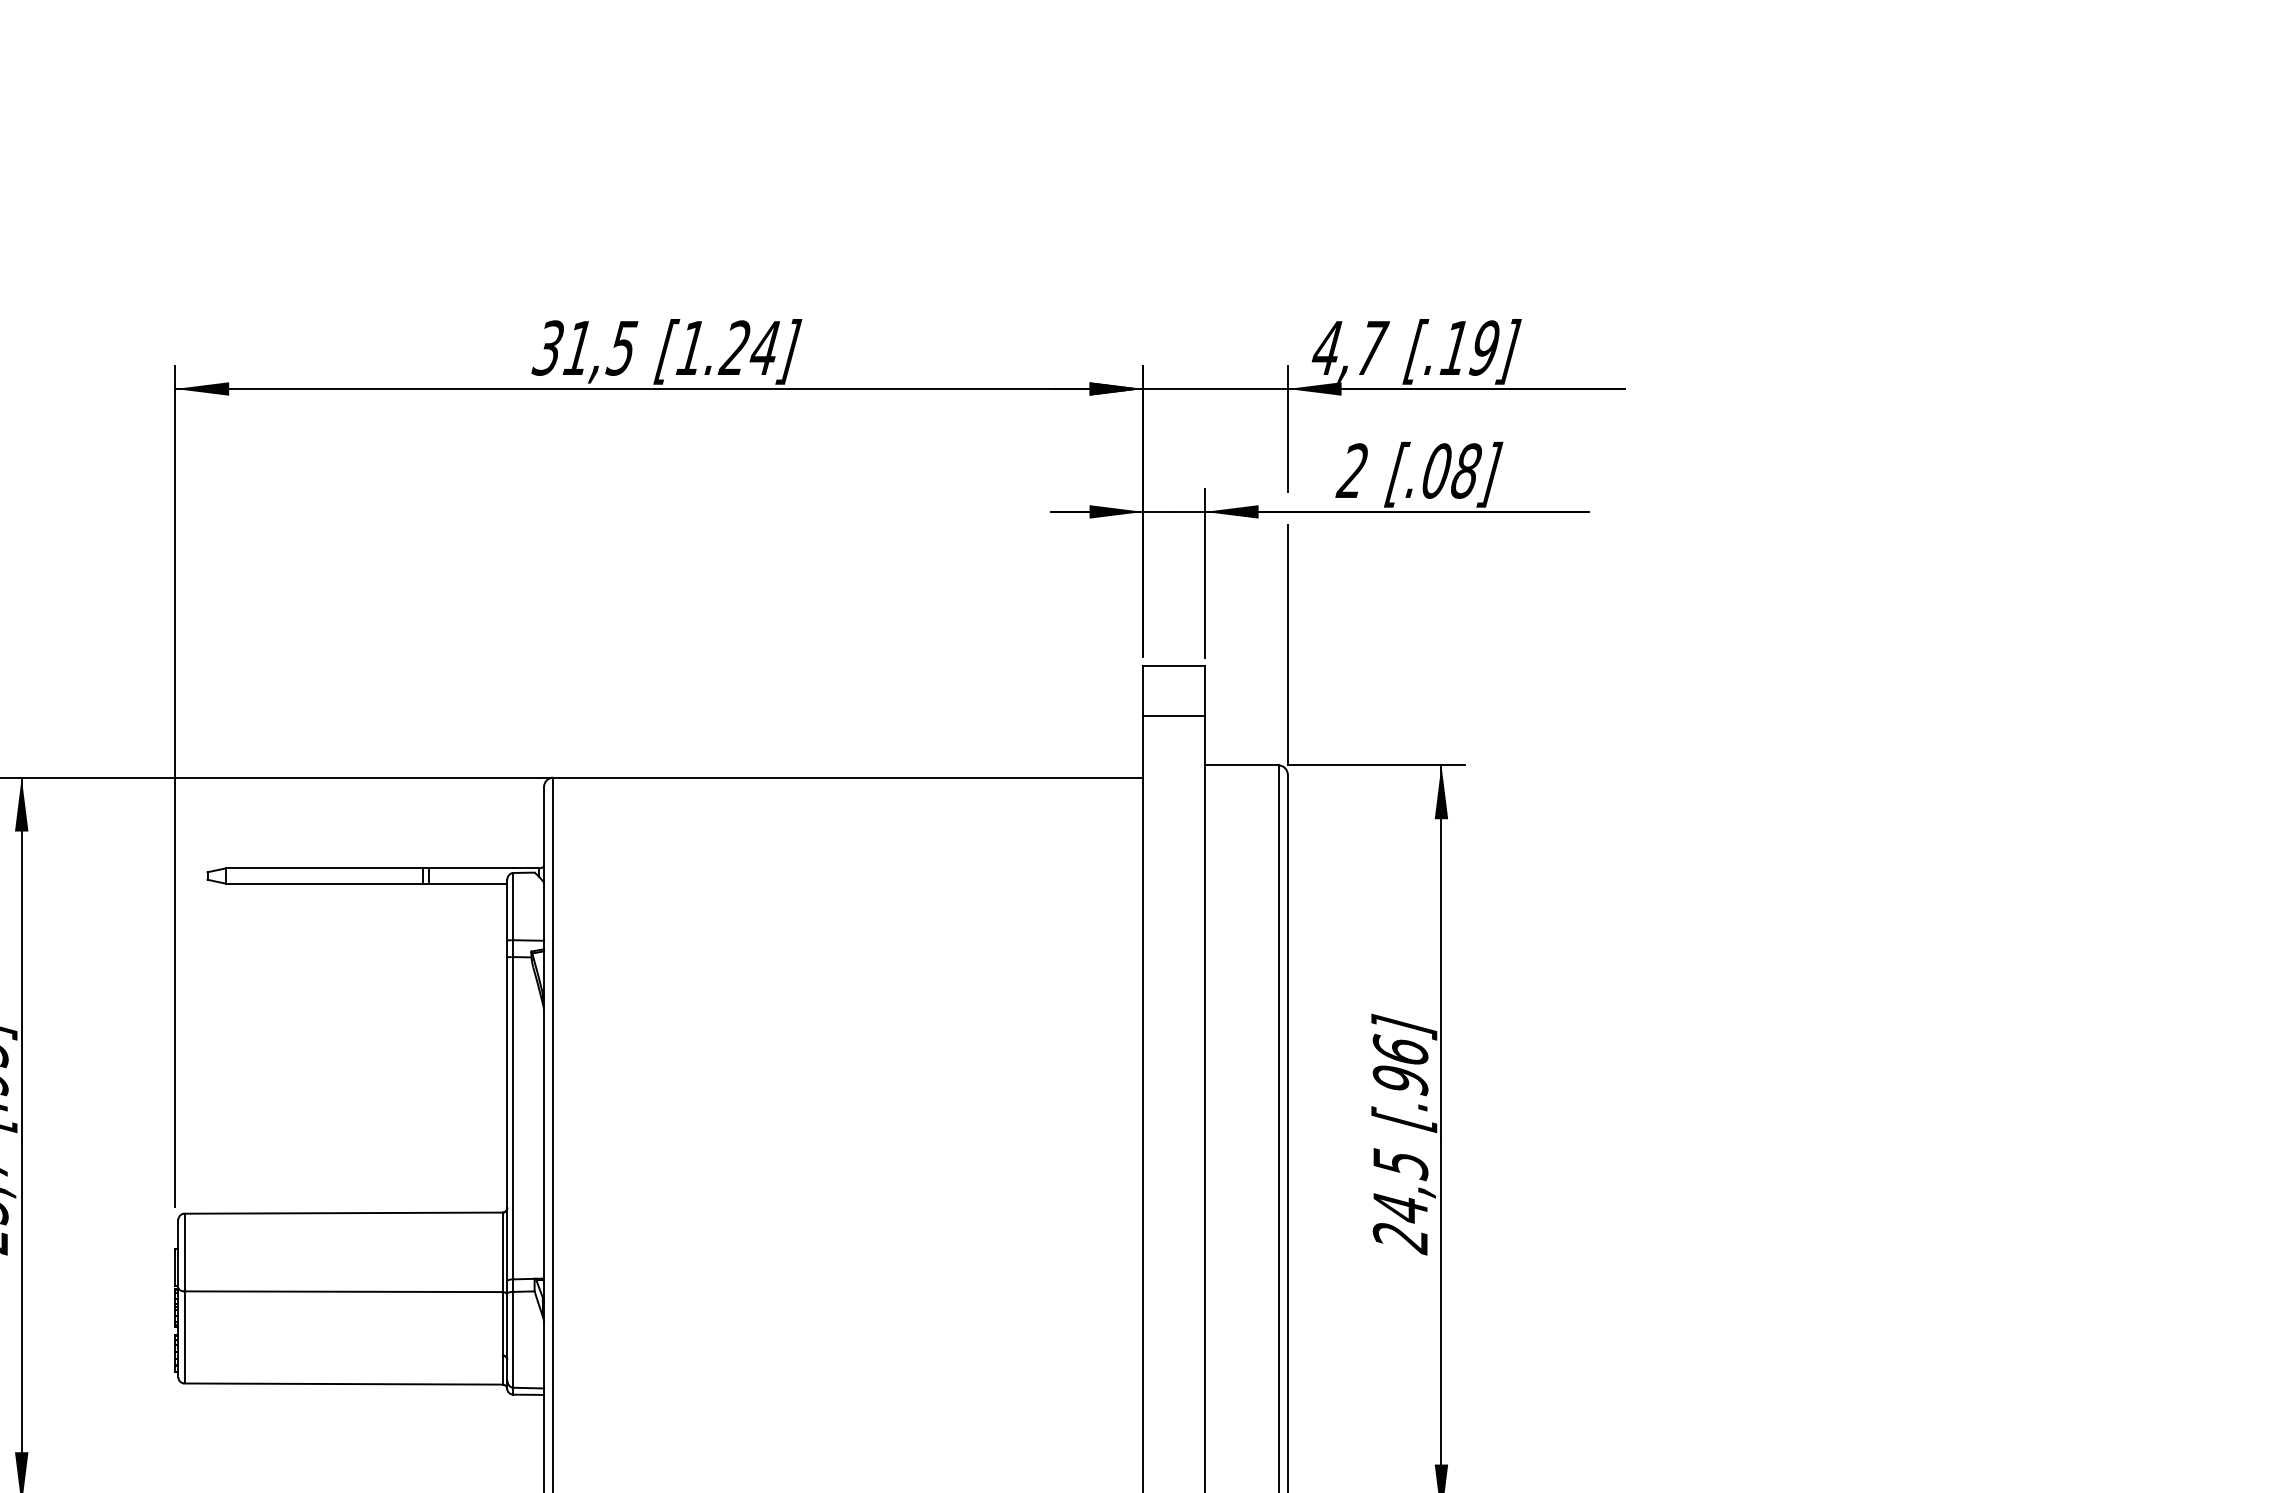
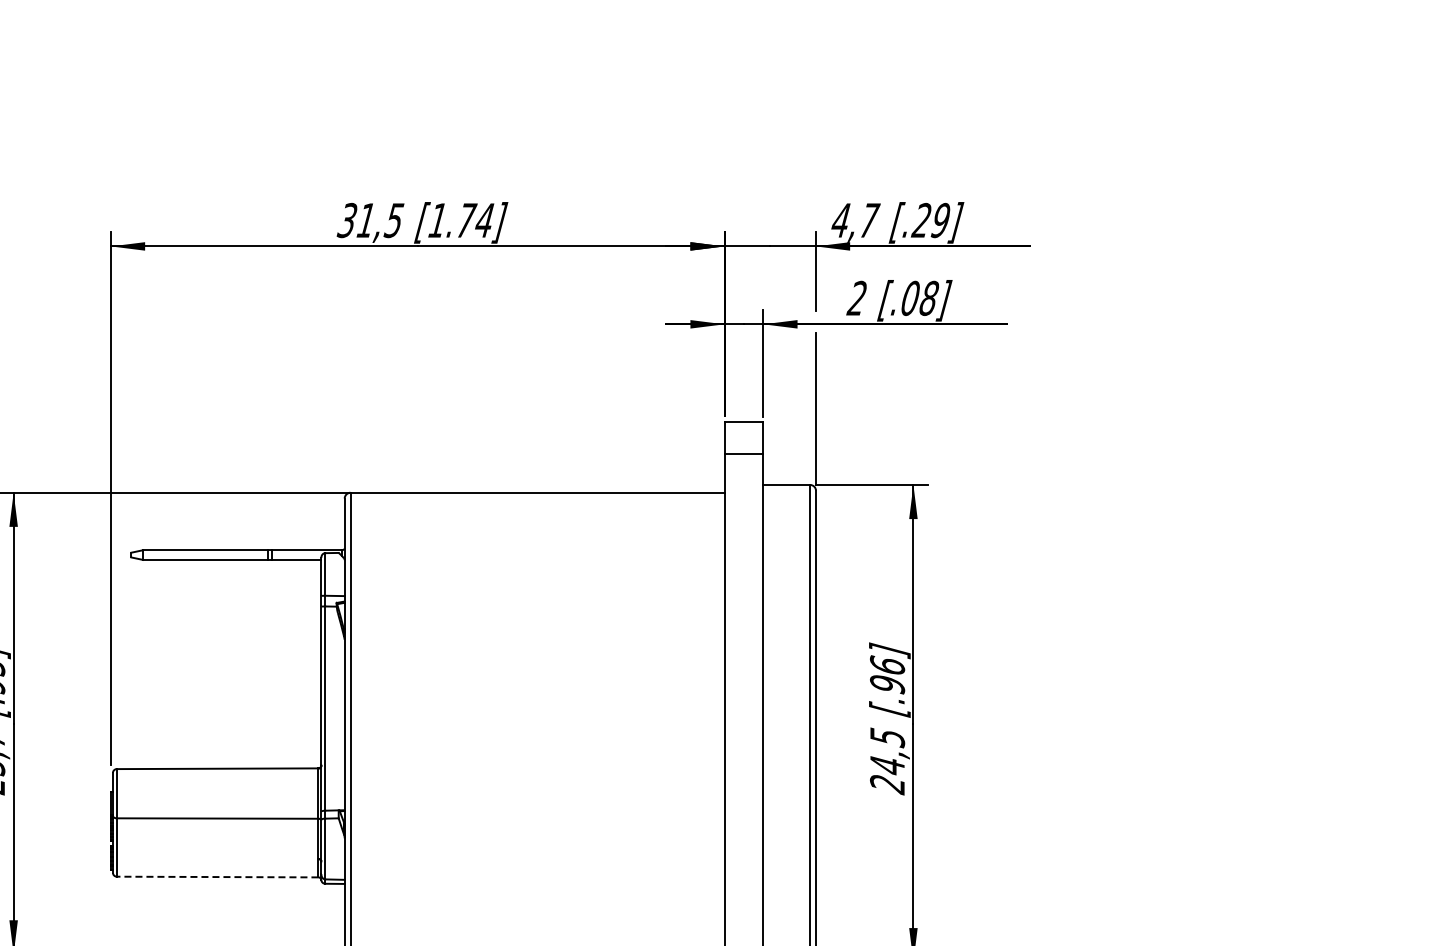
text: (734, 346) -> (465, 219), [1.24] -> [1.74]
text: (1452, 346) -> (920, 219), [.19] -> [.29]
line: (343, 1384) -> (217, 877), solid -> dashed

